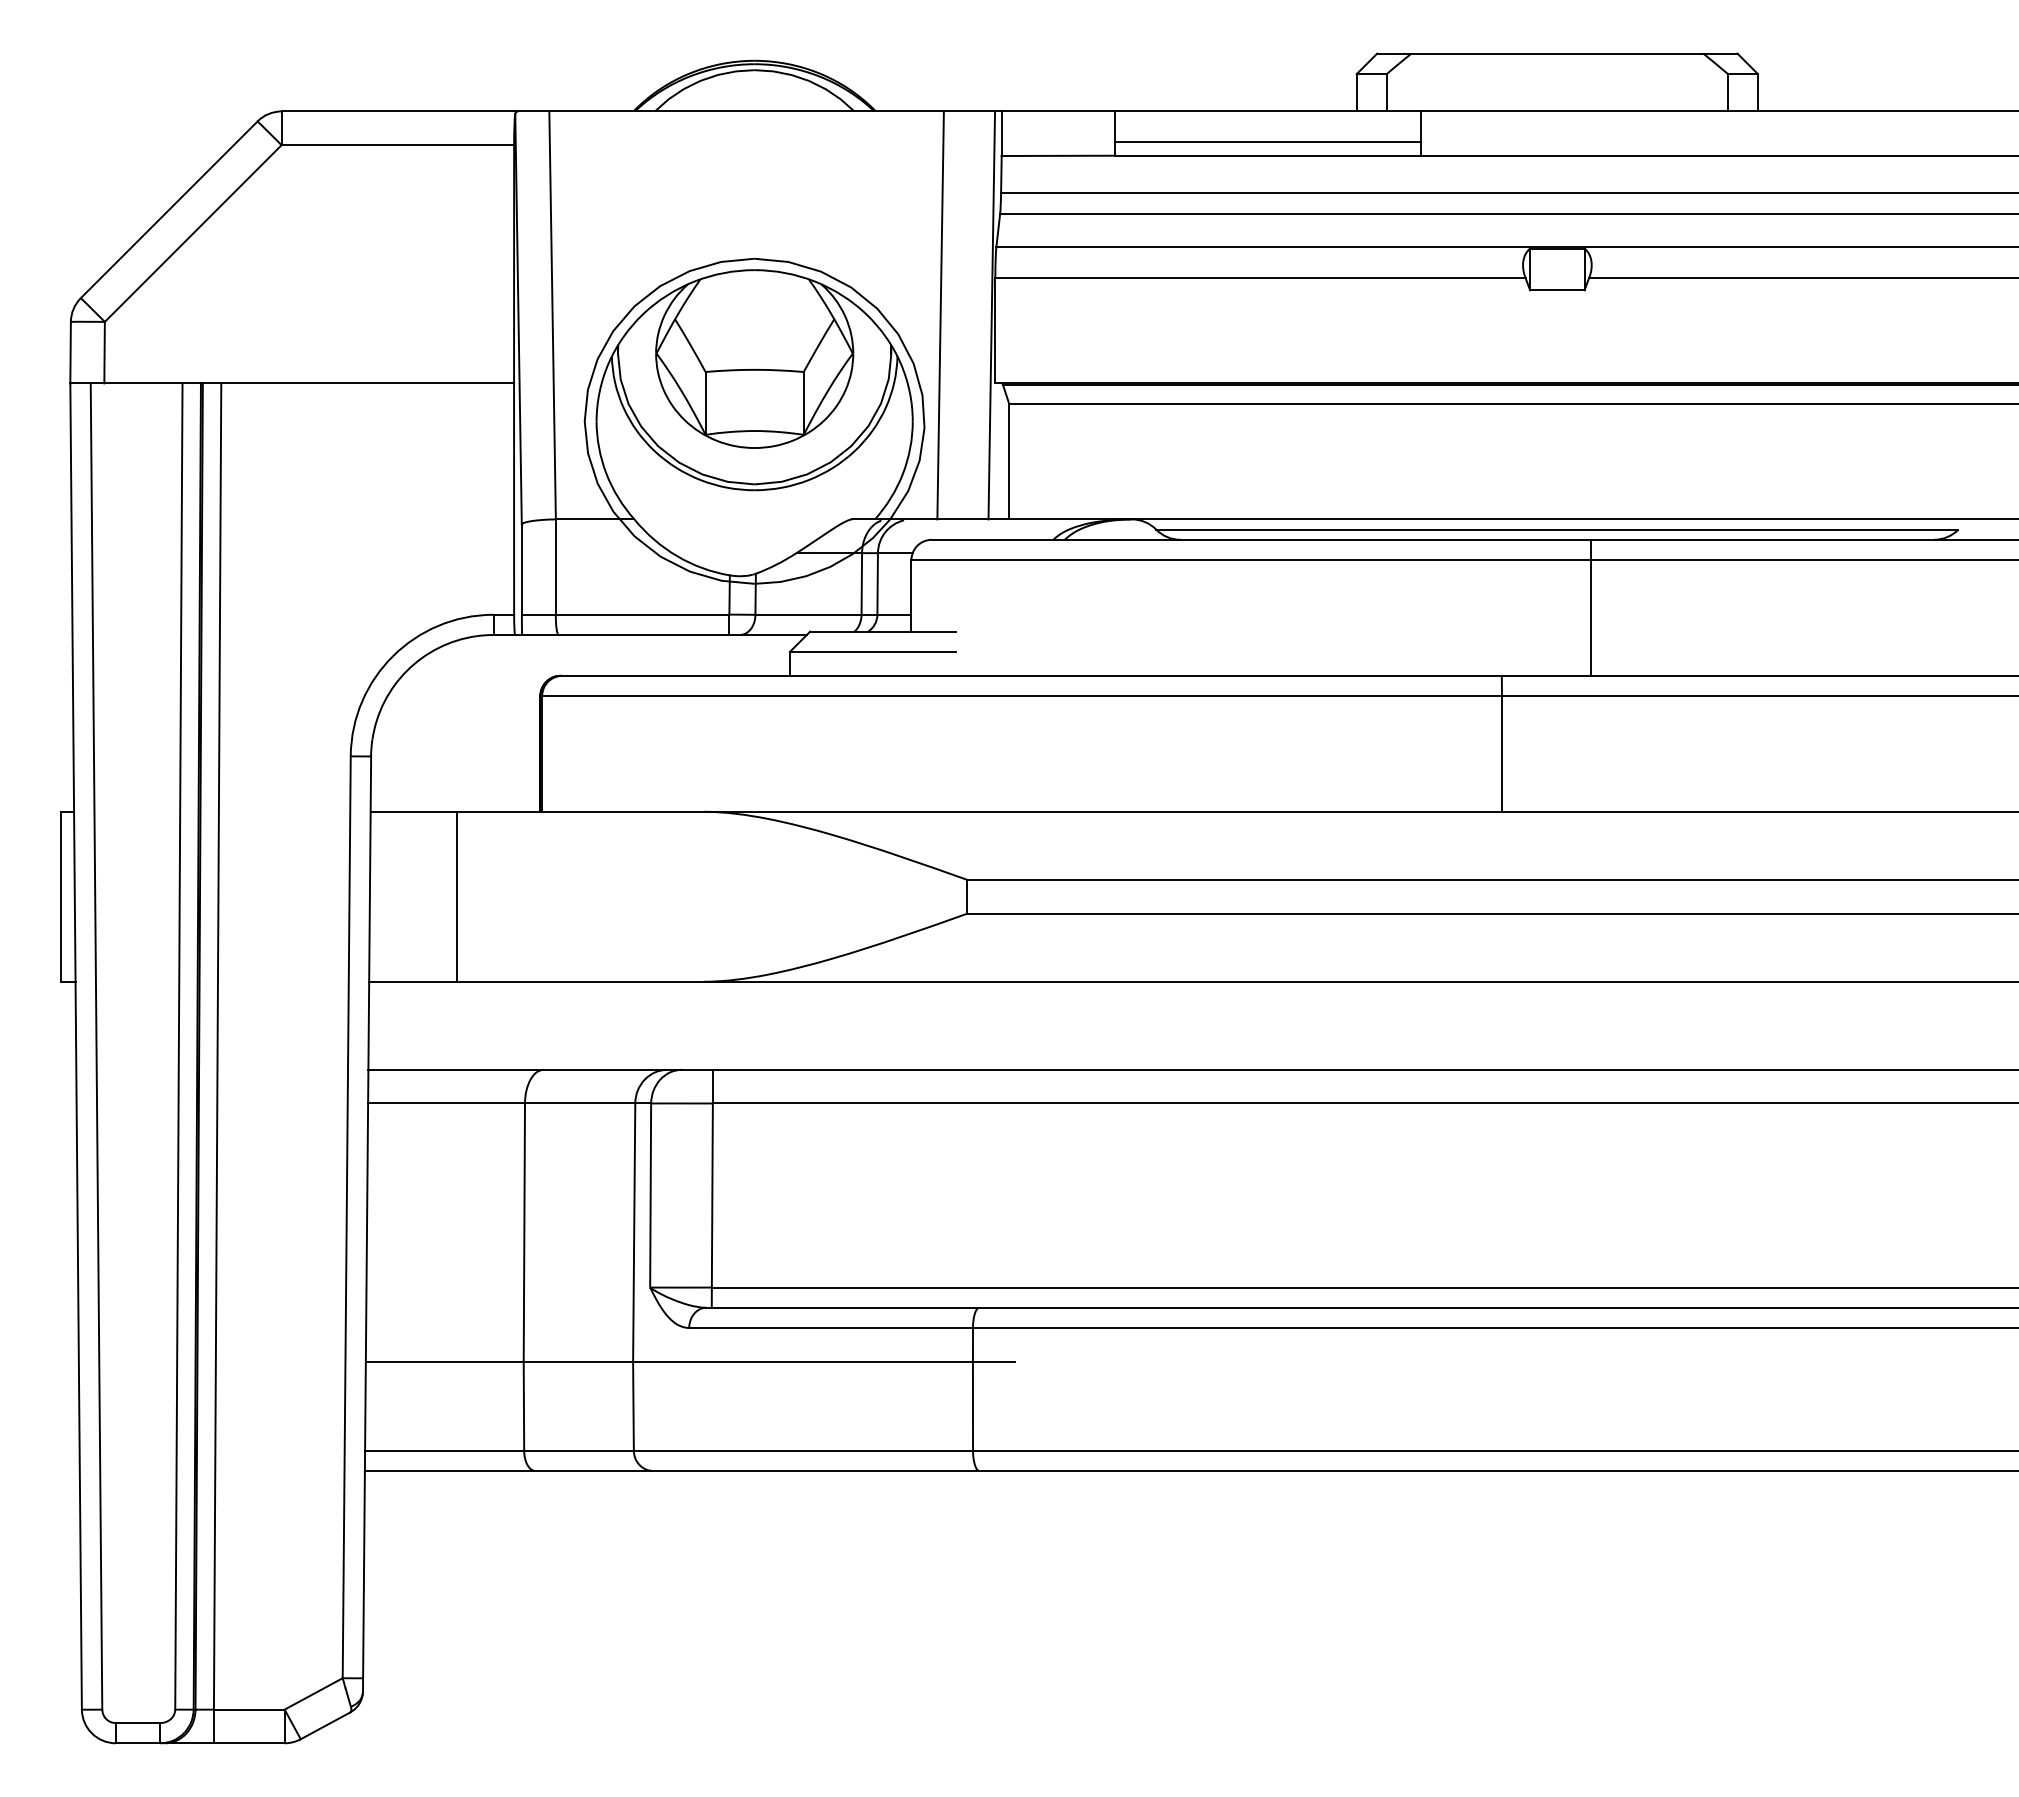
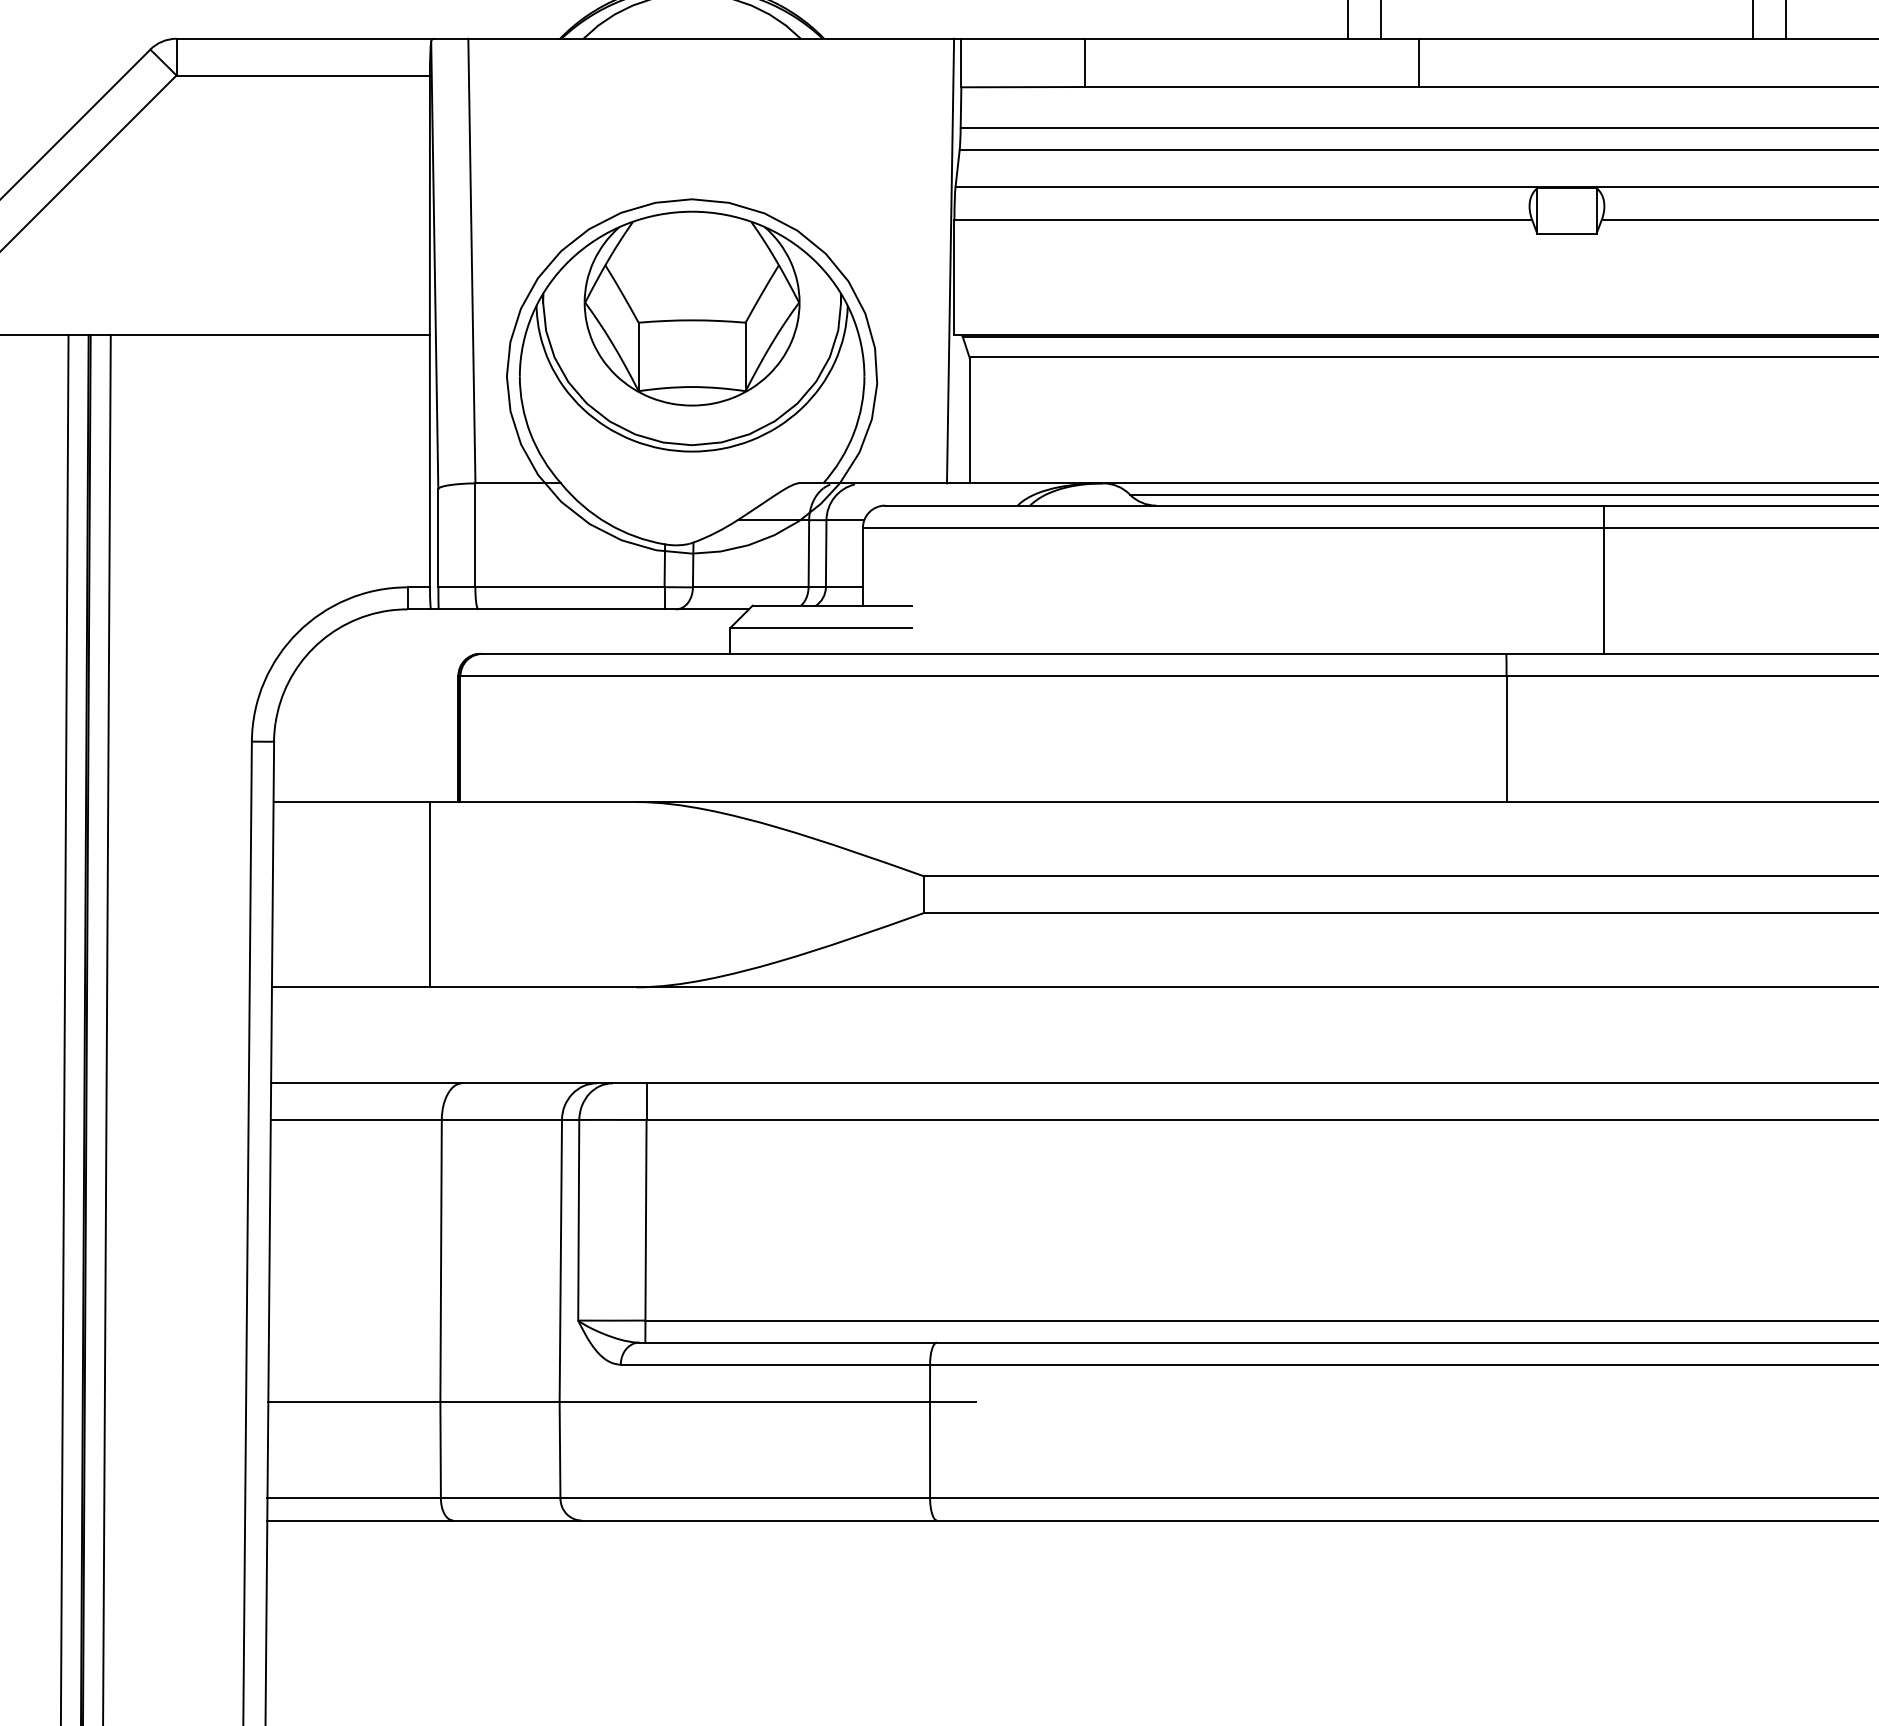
line: (1268, 142) -> (1252, 72), removed
line: (940, 315) -> (894, 261), removed
line: (456, 896) -> (429, 894), moved

